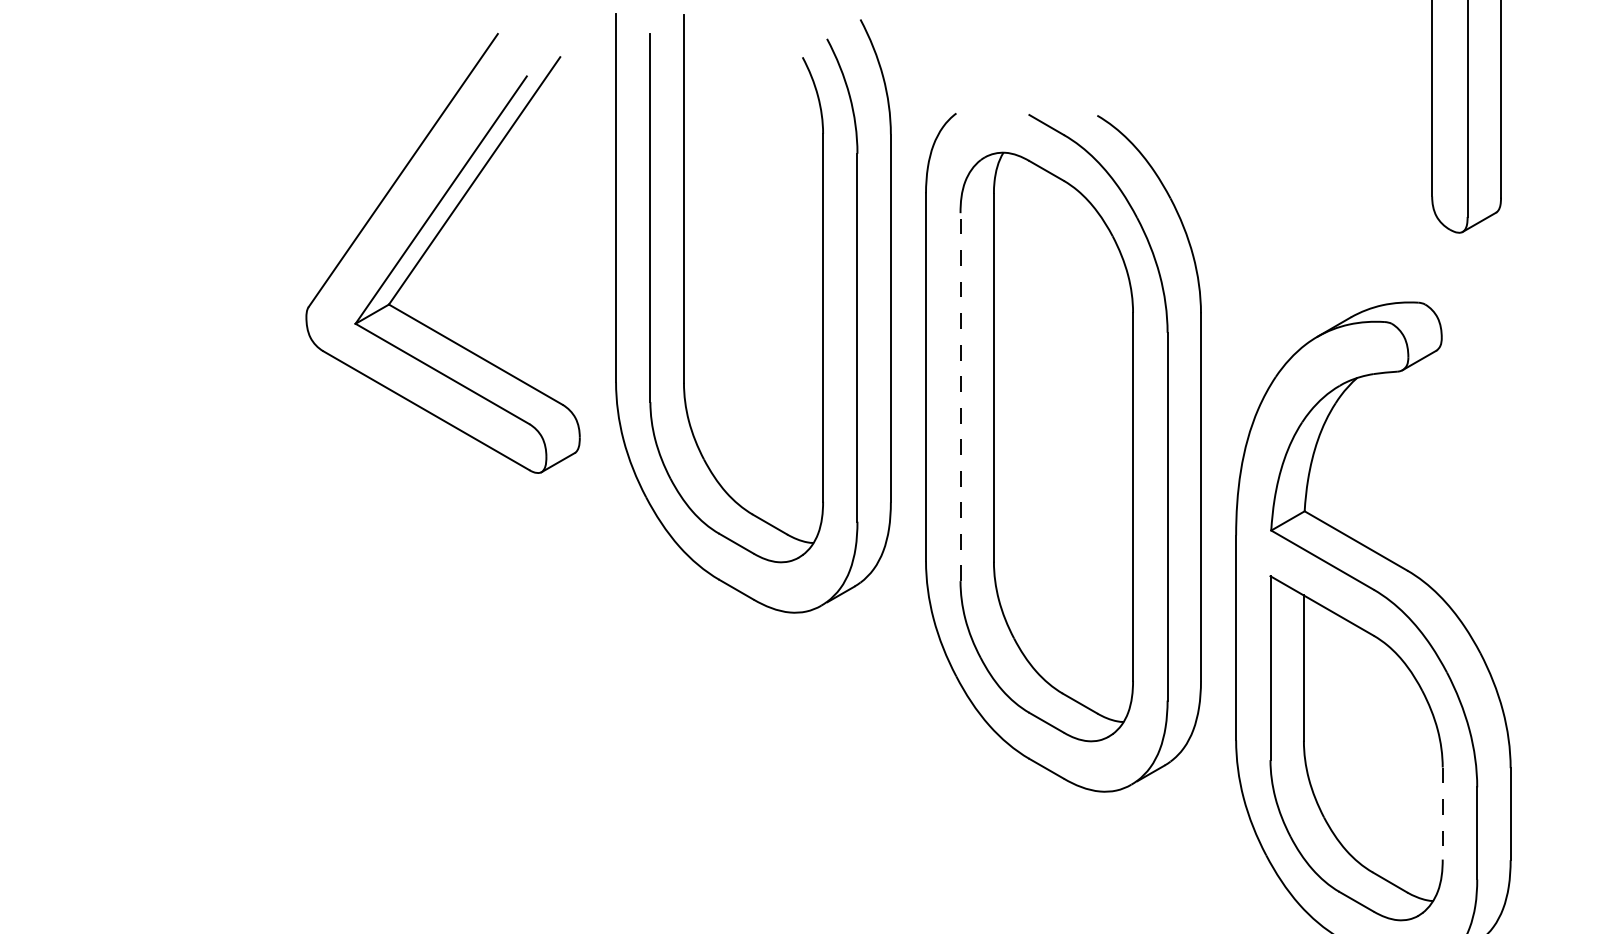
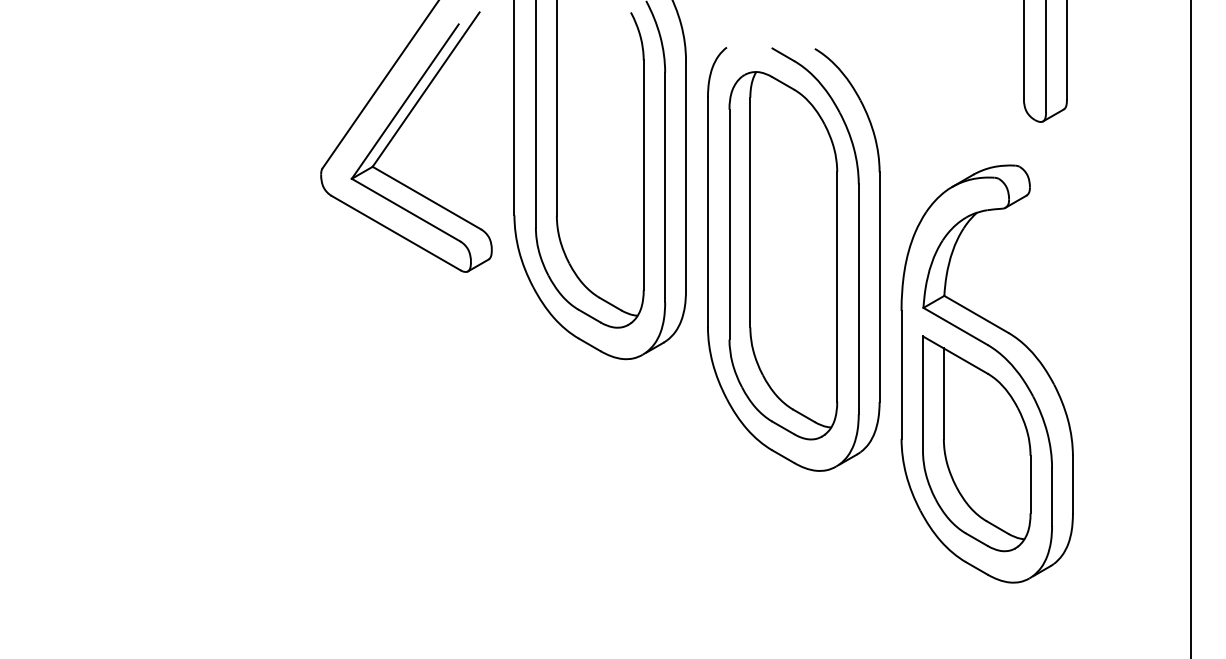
line: (960, 396) -> (729, 224), dashed -> solid
line: (1442, 813) -> (1030, 484), dashed -> solid

